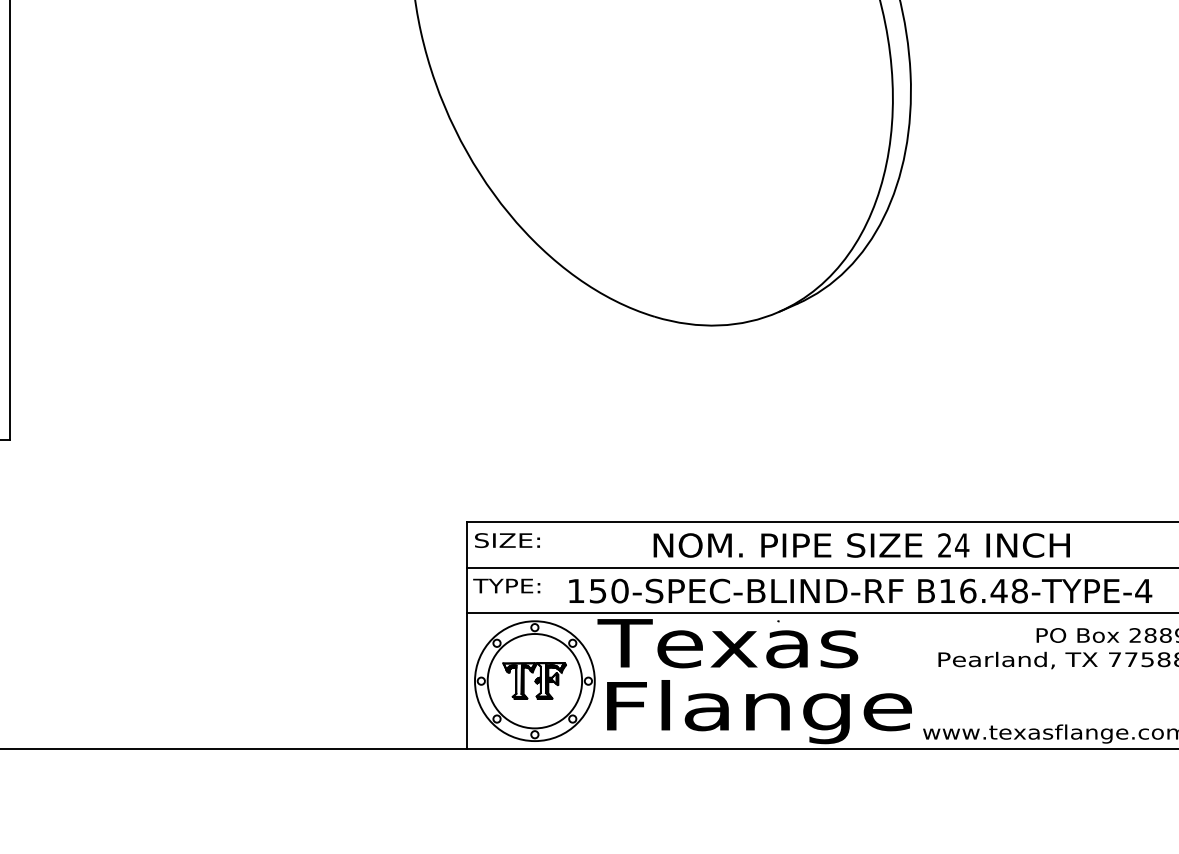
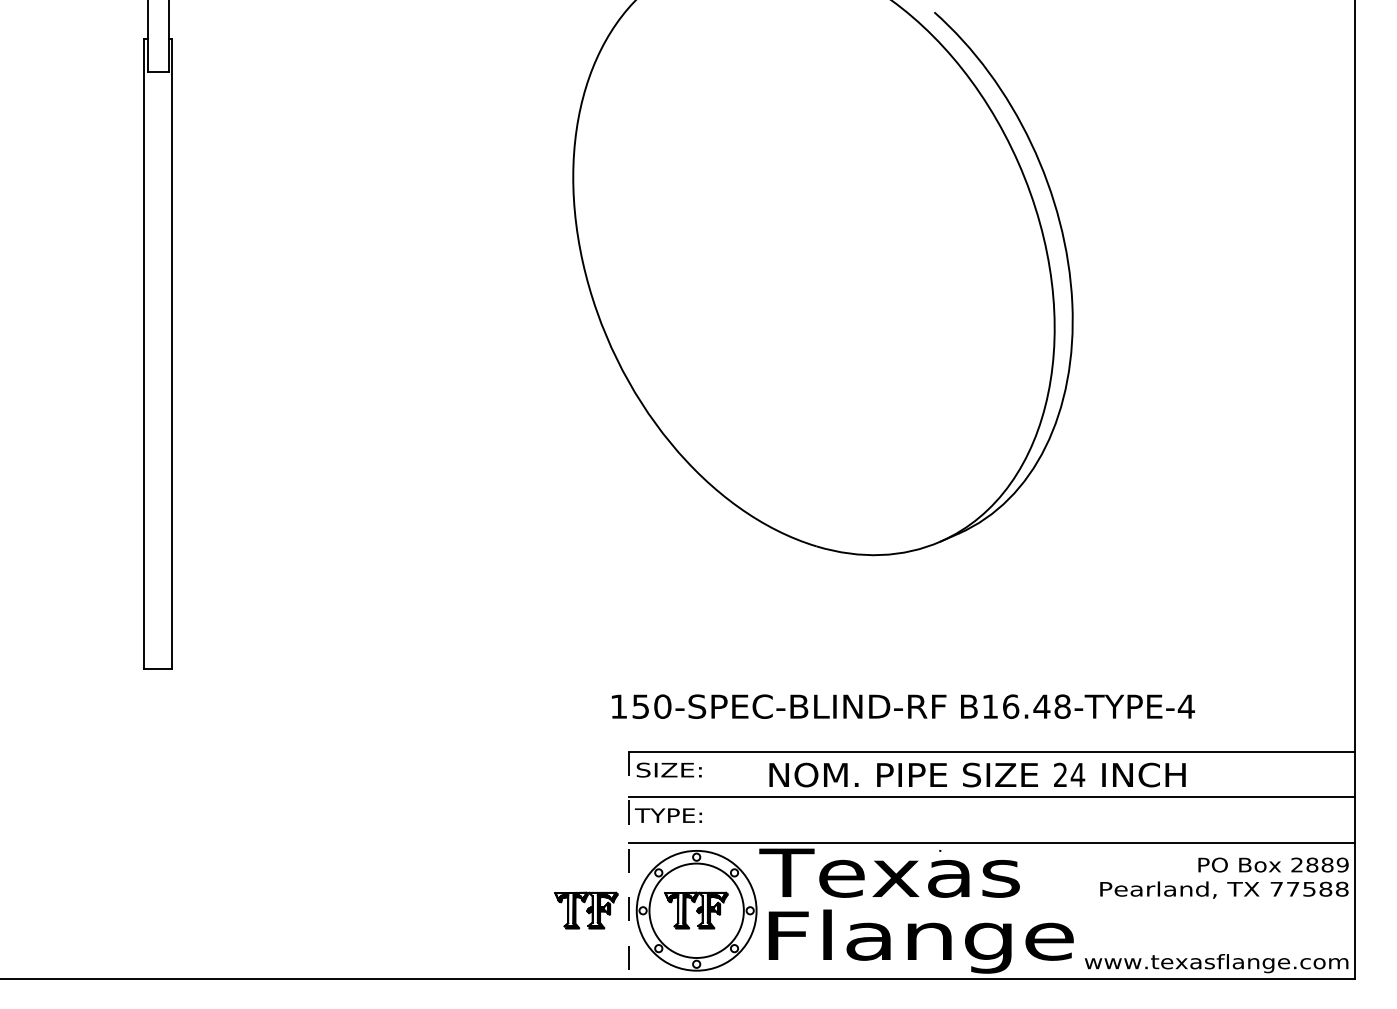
text: (861, 544) -> (977, 774), moved
text: (860, 590) -> (903, 706), moved
line: (466, 635) -> (628, 865), solid -> dashed
part: (424, 680) -> (586, 910), added

